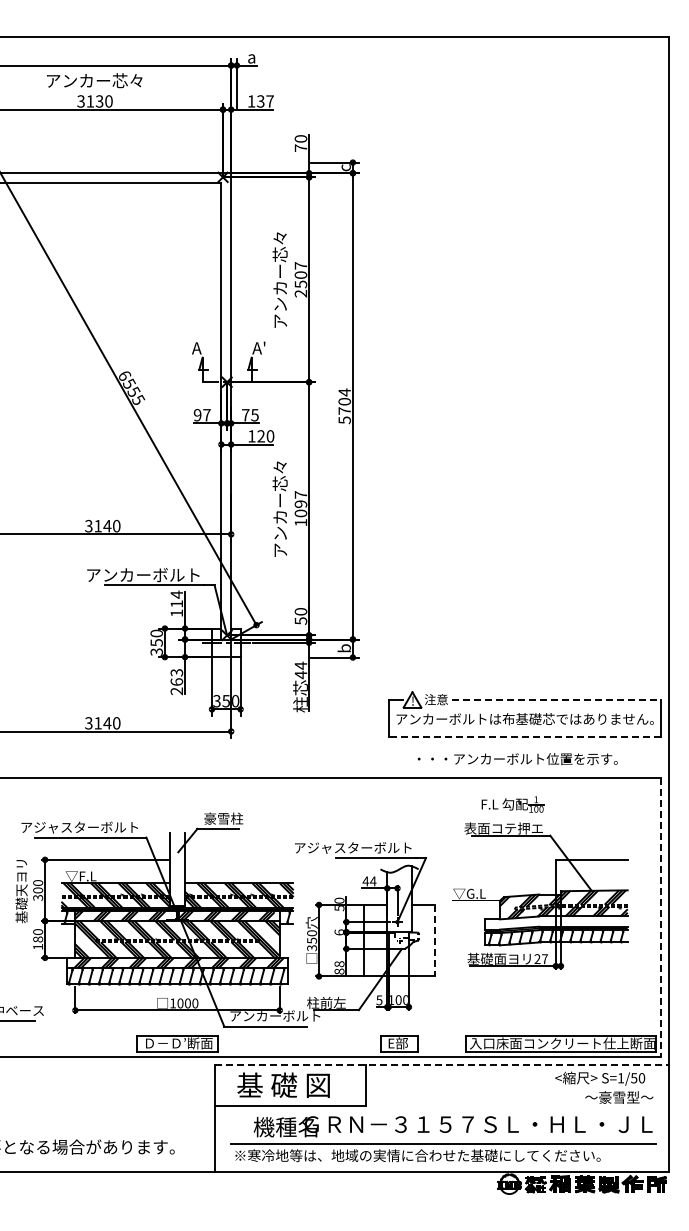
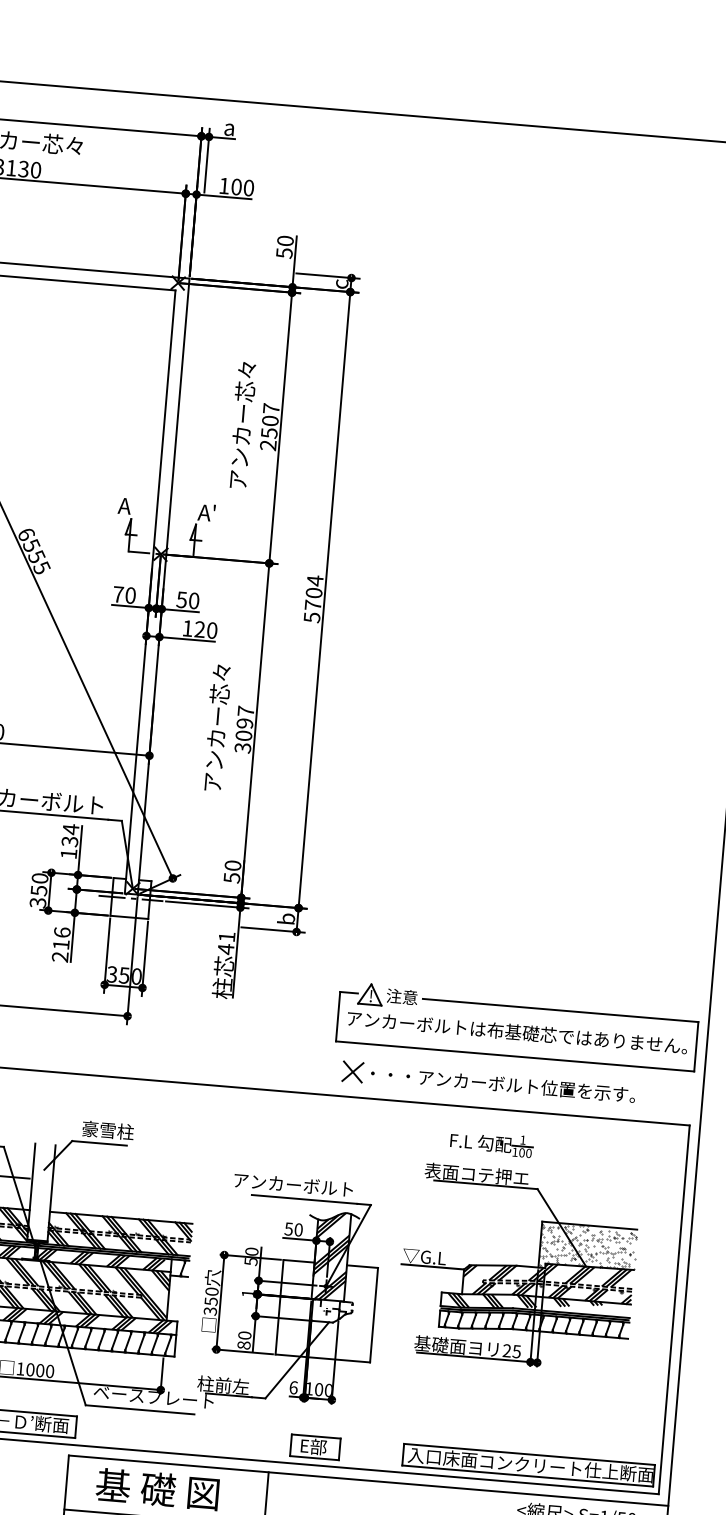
text: (265, 101) -> (242, 187), 137 -> 100
text: (300, 148) -> (283, 253), 70 -> 50
text: (201, 415) -> (123, 595), 97 -> 70
text: (249, 415) -> (186, 600), 75 -> 50
text: (300, 522) -> (242, 747), 1097 -> 3097
text: (176, 603) -> (69, 840), 114 -> 134
text: (300, 665) -> (226, 936), 44 -> 41
text: (176, 676) -> (61, 937), 263 -> 216
line: (556, 699) -> (560, 1009), dashed -> solid
line: (525, 737) -> (515, 1056), dashed -> solid
part: (403, 758) -> (352, 1070), added
text: (326, 847) -> (240, 1179), アジャスターボルト -> アンカーボルト
hatch: (591, 876) -> (587, 1247), added
text: (369, 881) -> (293, 1229), 44 -> 50
hatch: (399, 898) -> (331, 1255), added
line: (660, 917) -> (674, 1309), dashed -> solid
hatch: (556, 922) -> (536, 1304), added
text: (339, 932) -> (248, 1293), 6 -> 1
line: (435, 940) -> (374, 1314), dashed -> solid
text: (544, 959) -> (516, 1352), 27 -> 25
text: (339, 964) -> (244, 1335), 88 -> 80
text: (379, 1000) -> (293, 1387), 5 -> 6
text: (268, 1015) -> (145, 1395), アンカーボルト -> ベースプレート
line: (441, 1065) -> (368, 1480), dashed -> solid

